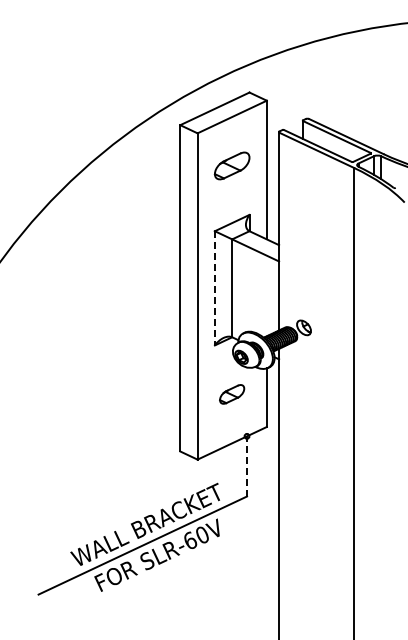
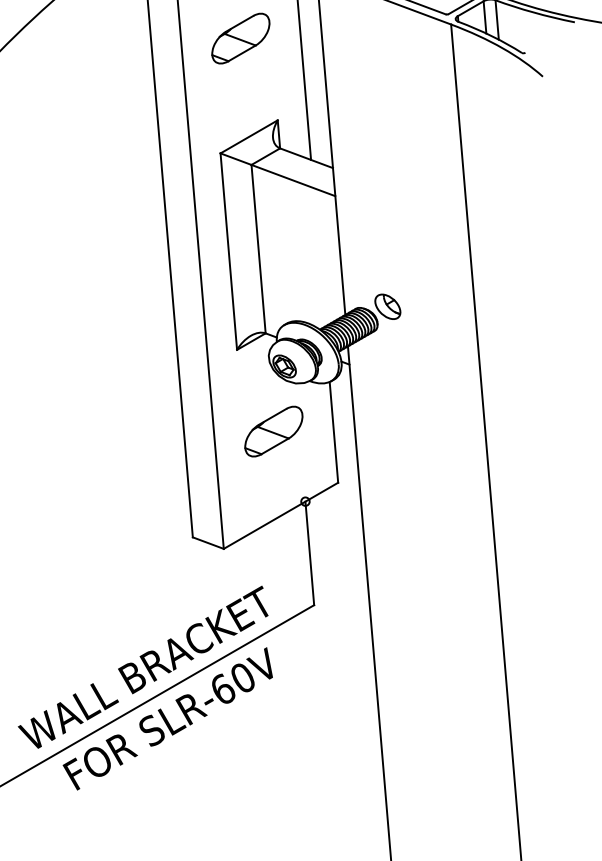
line: (214, 288) -> (228, 252), dashed -> solid
part: (231, 394) -> (272, 431), size x1.43
line: (247, 465) -> (310, 551), dashed -> solid

